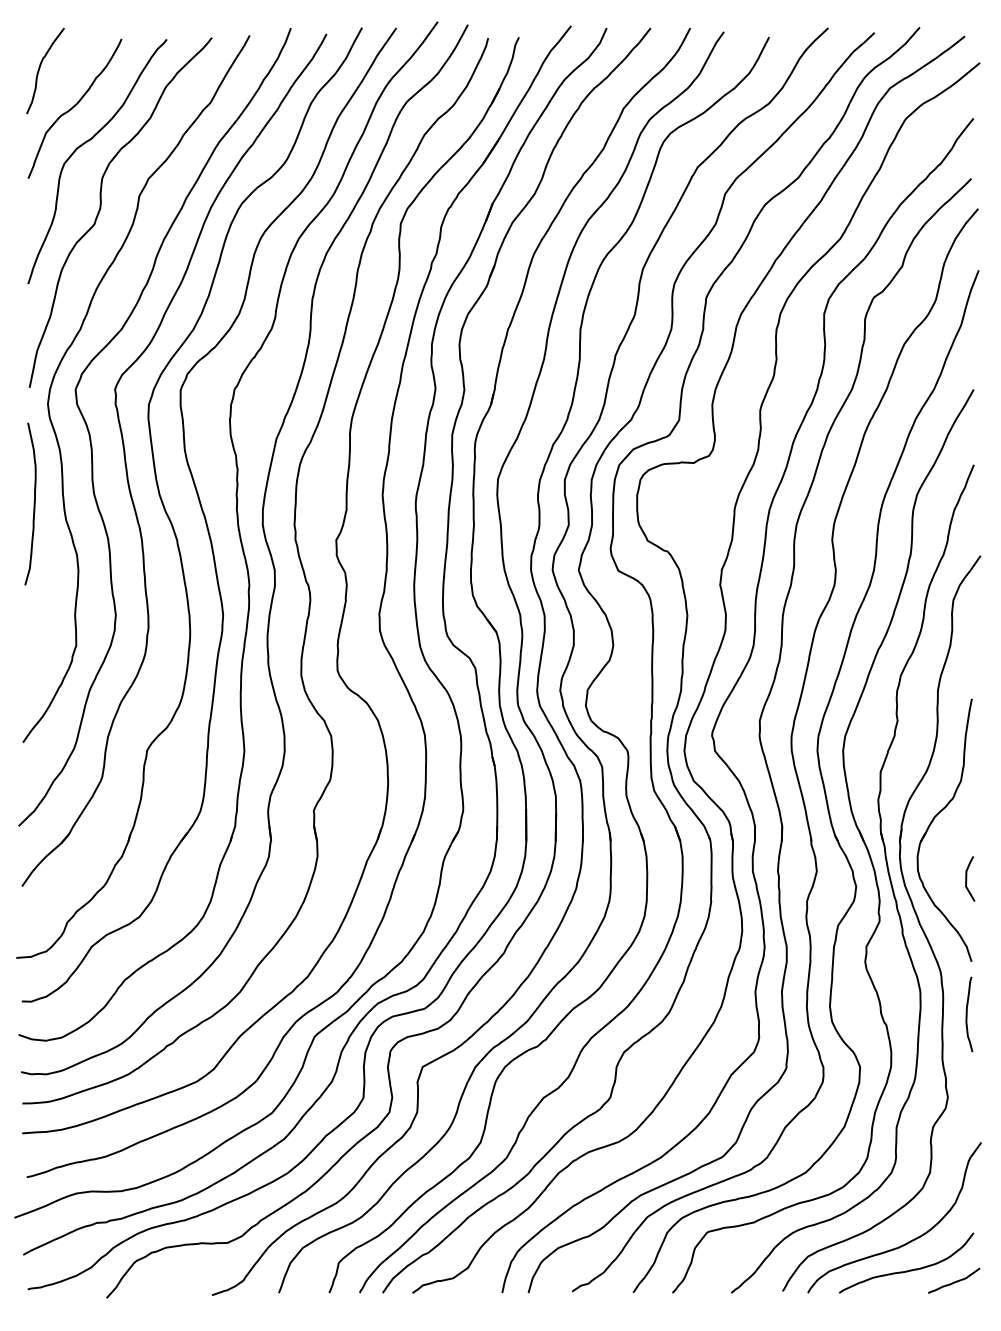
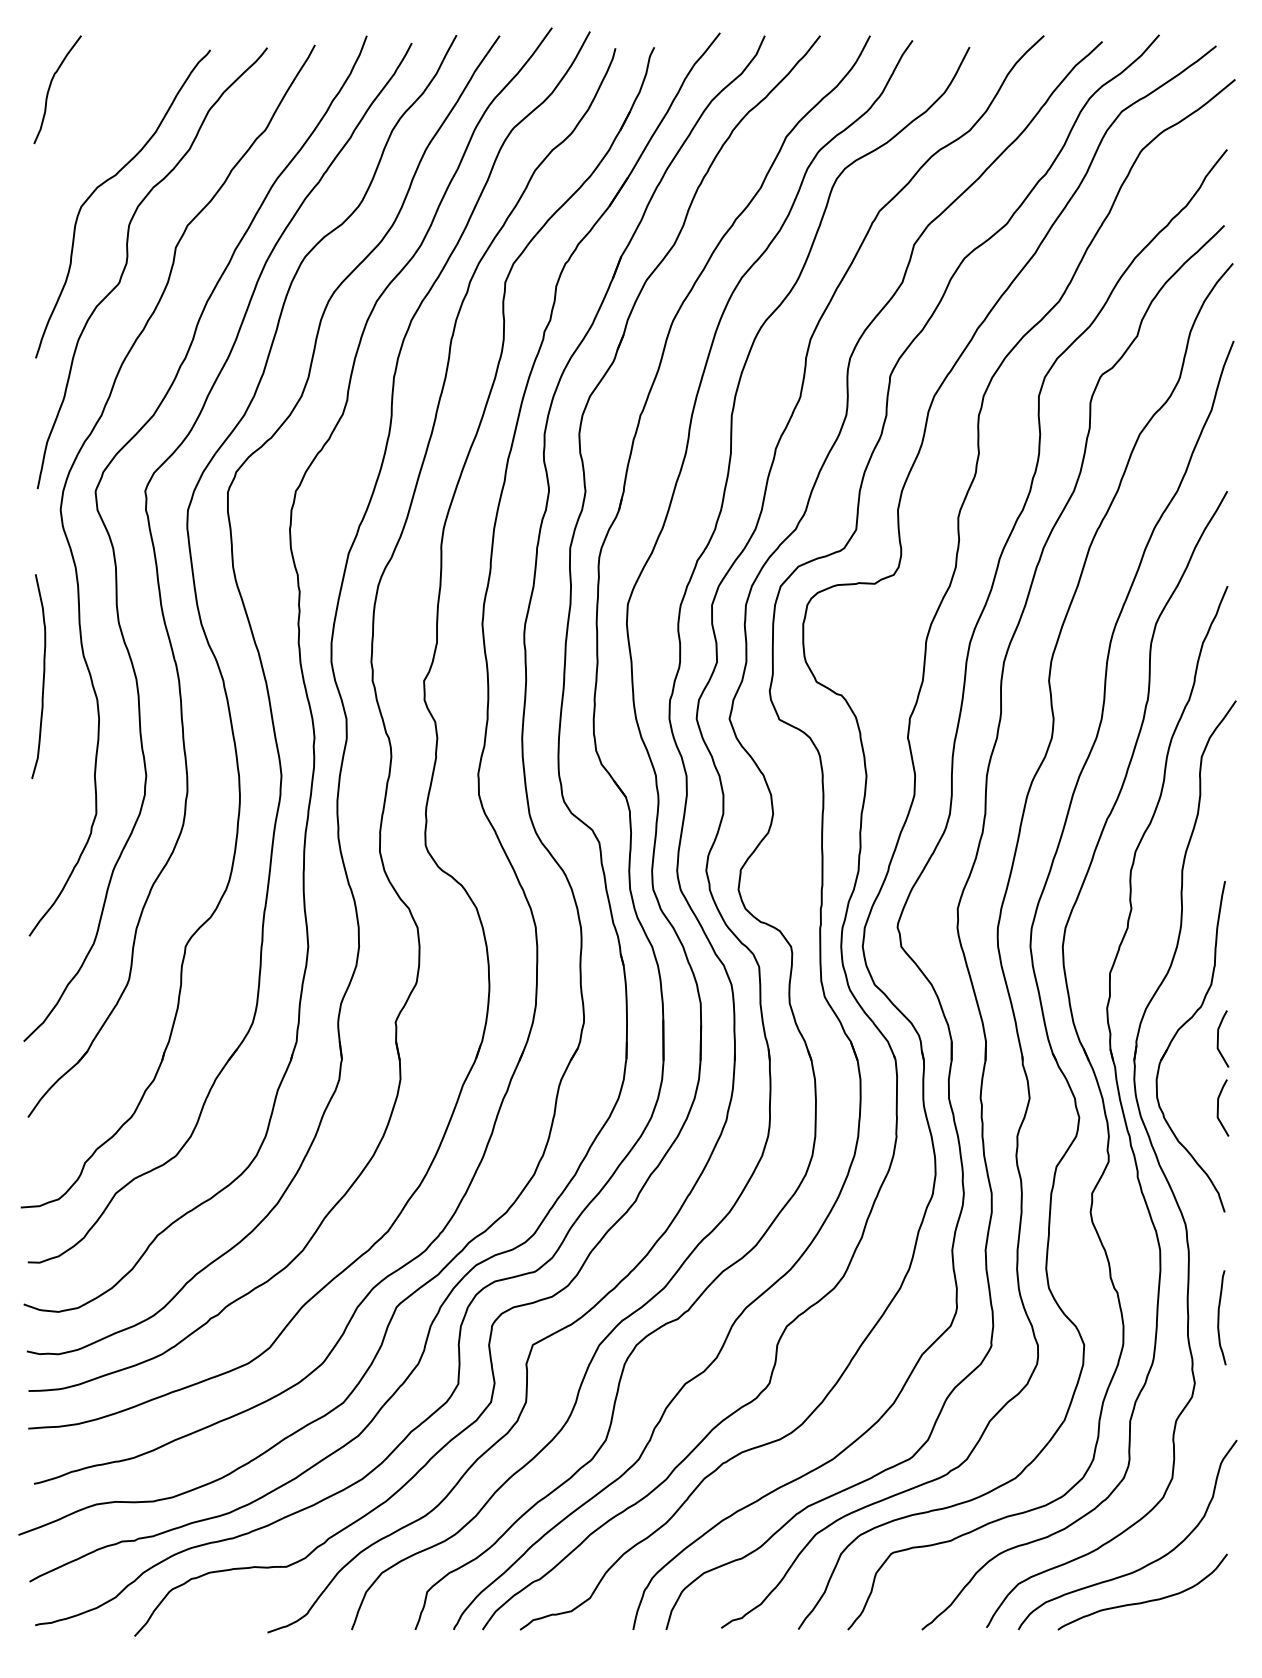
curve: (73, 107) -> (93, 135), removed
curve: (34, 504) -> (43, 676), moved
line: (966, 823) -> (1218, 1038), added
curve: (967, 1014) -> (1219, 1317), moved
curve: (953, 1281) -> (1202, 1615), removed

